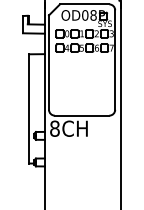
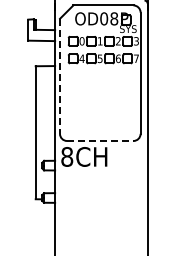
line: (49, 62) -> (60, 76), solid -> dashed
line: (82, 115) -> (100, 140), solid -> dashed

